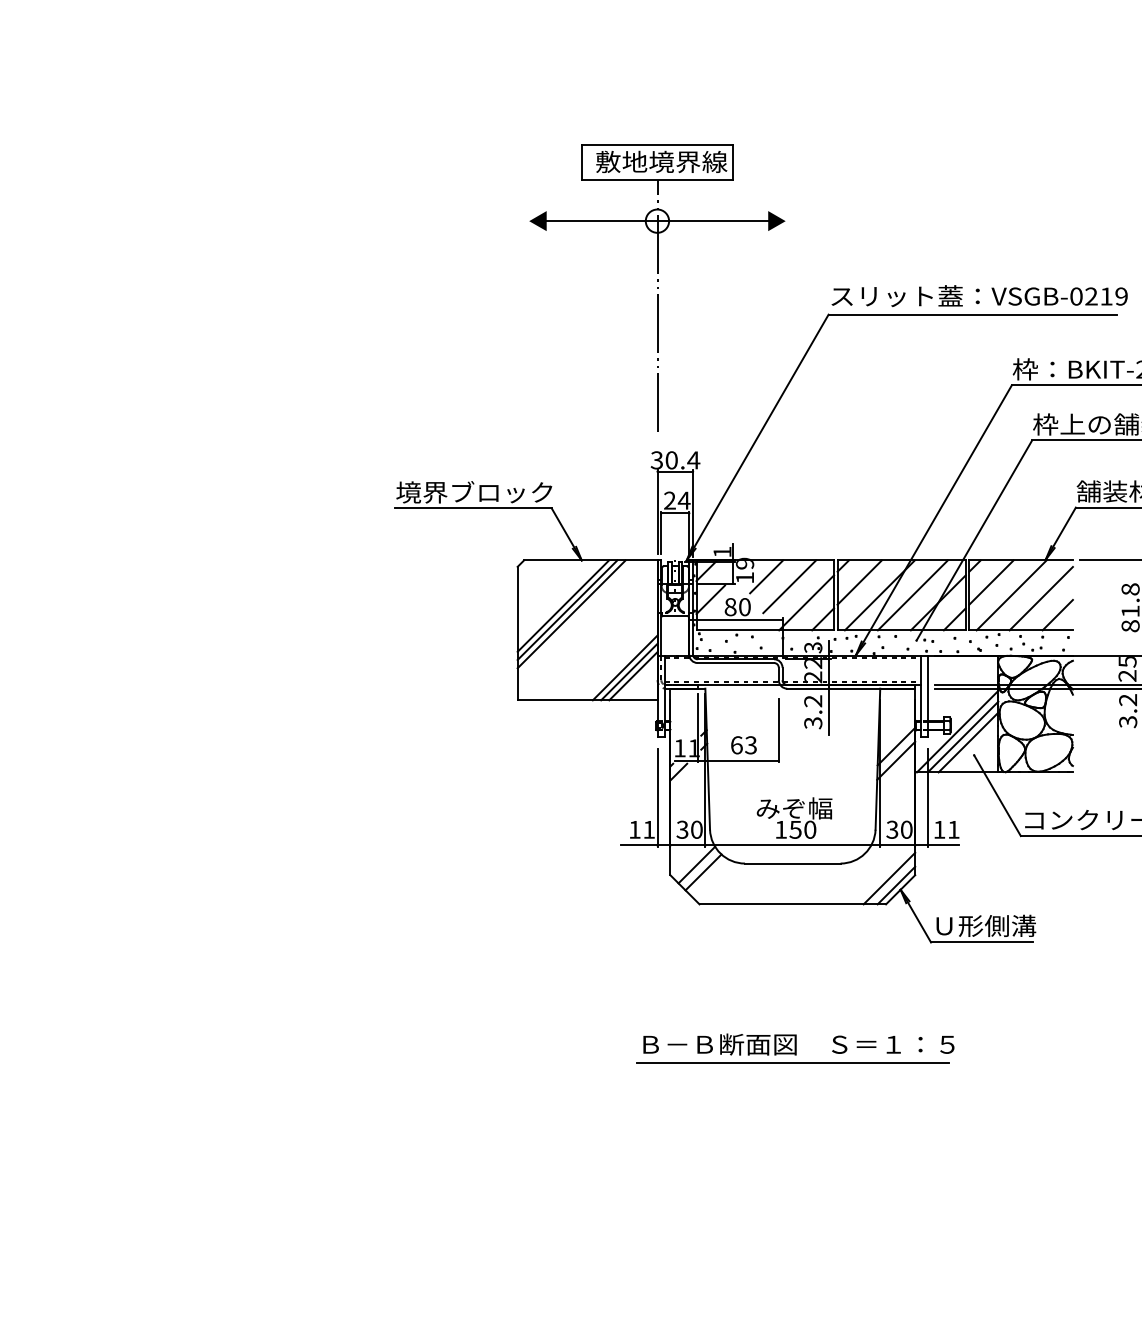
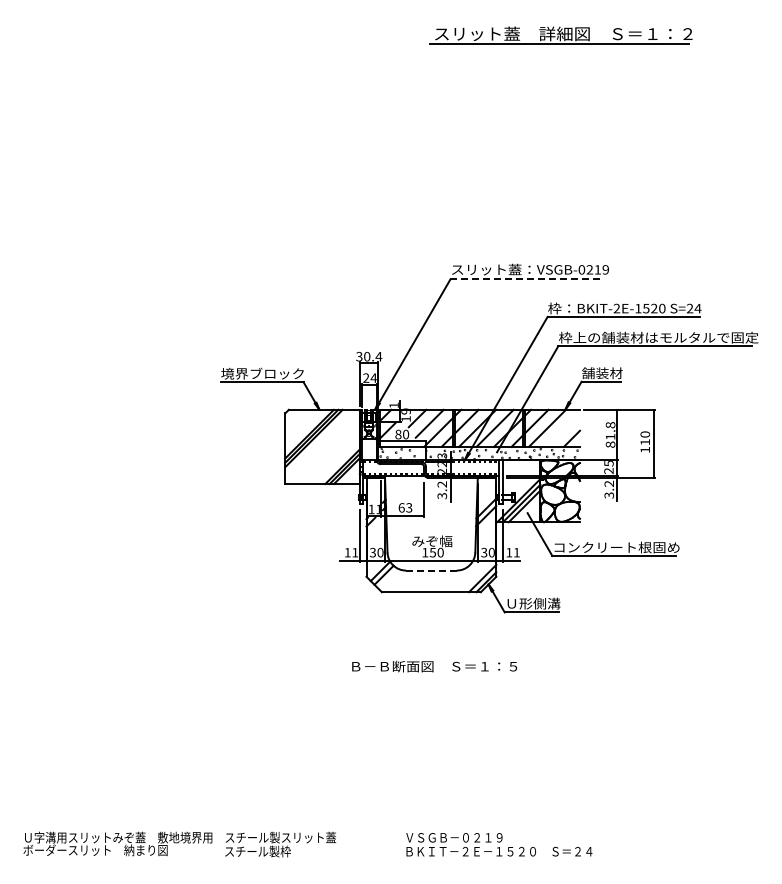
part: (657, 288) -> (359, 265), removed
line: (973, 314) -> (527, 279), solid -> dashed
line: (1041, 597) -> (563, 429), removed
line: (791, 863) -> (430, 570), solid -> dashed
line: (792, 1063) -> (431, 676), removed

